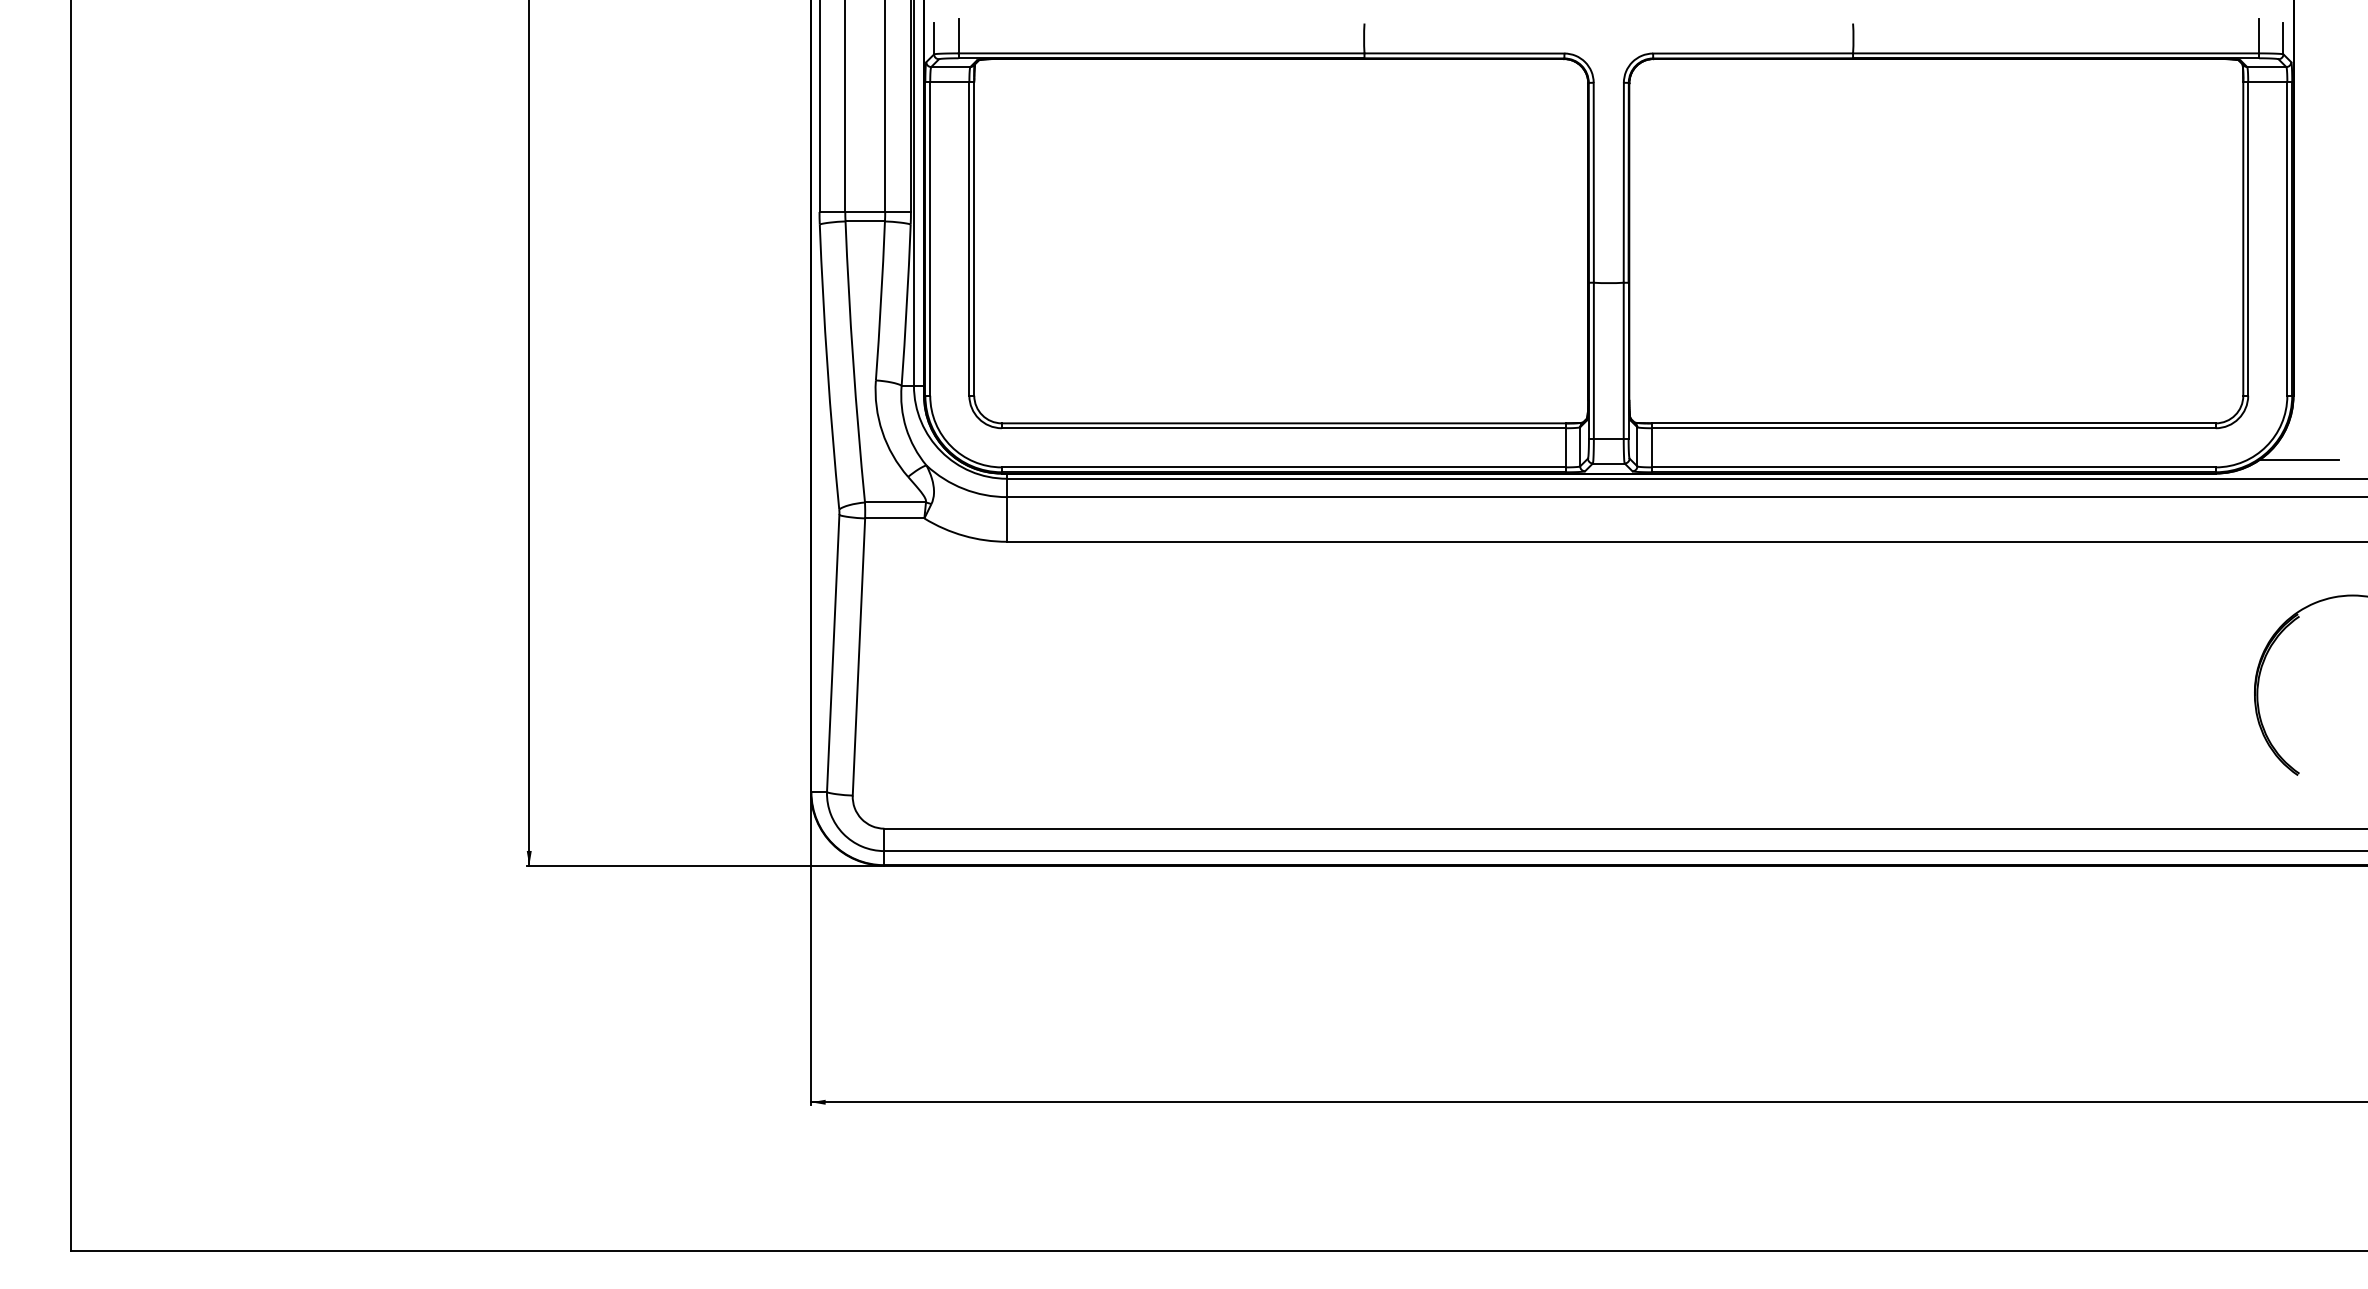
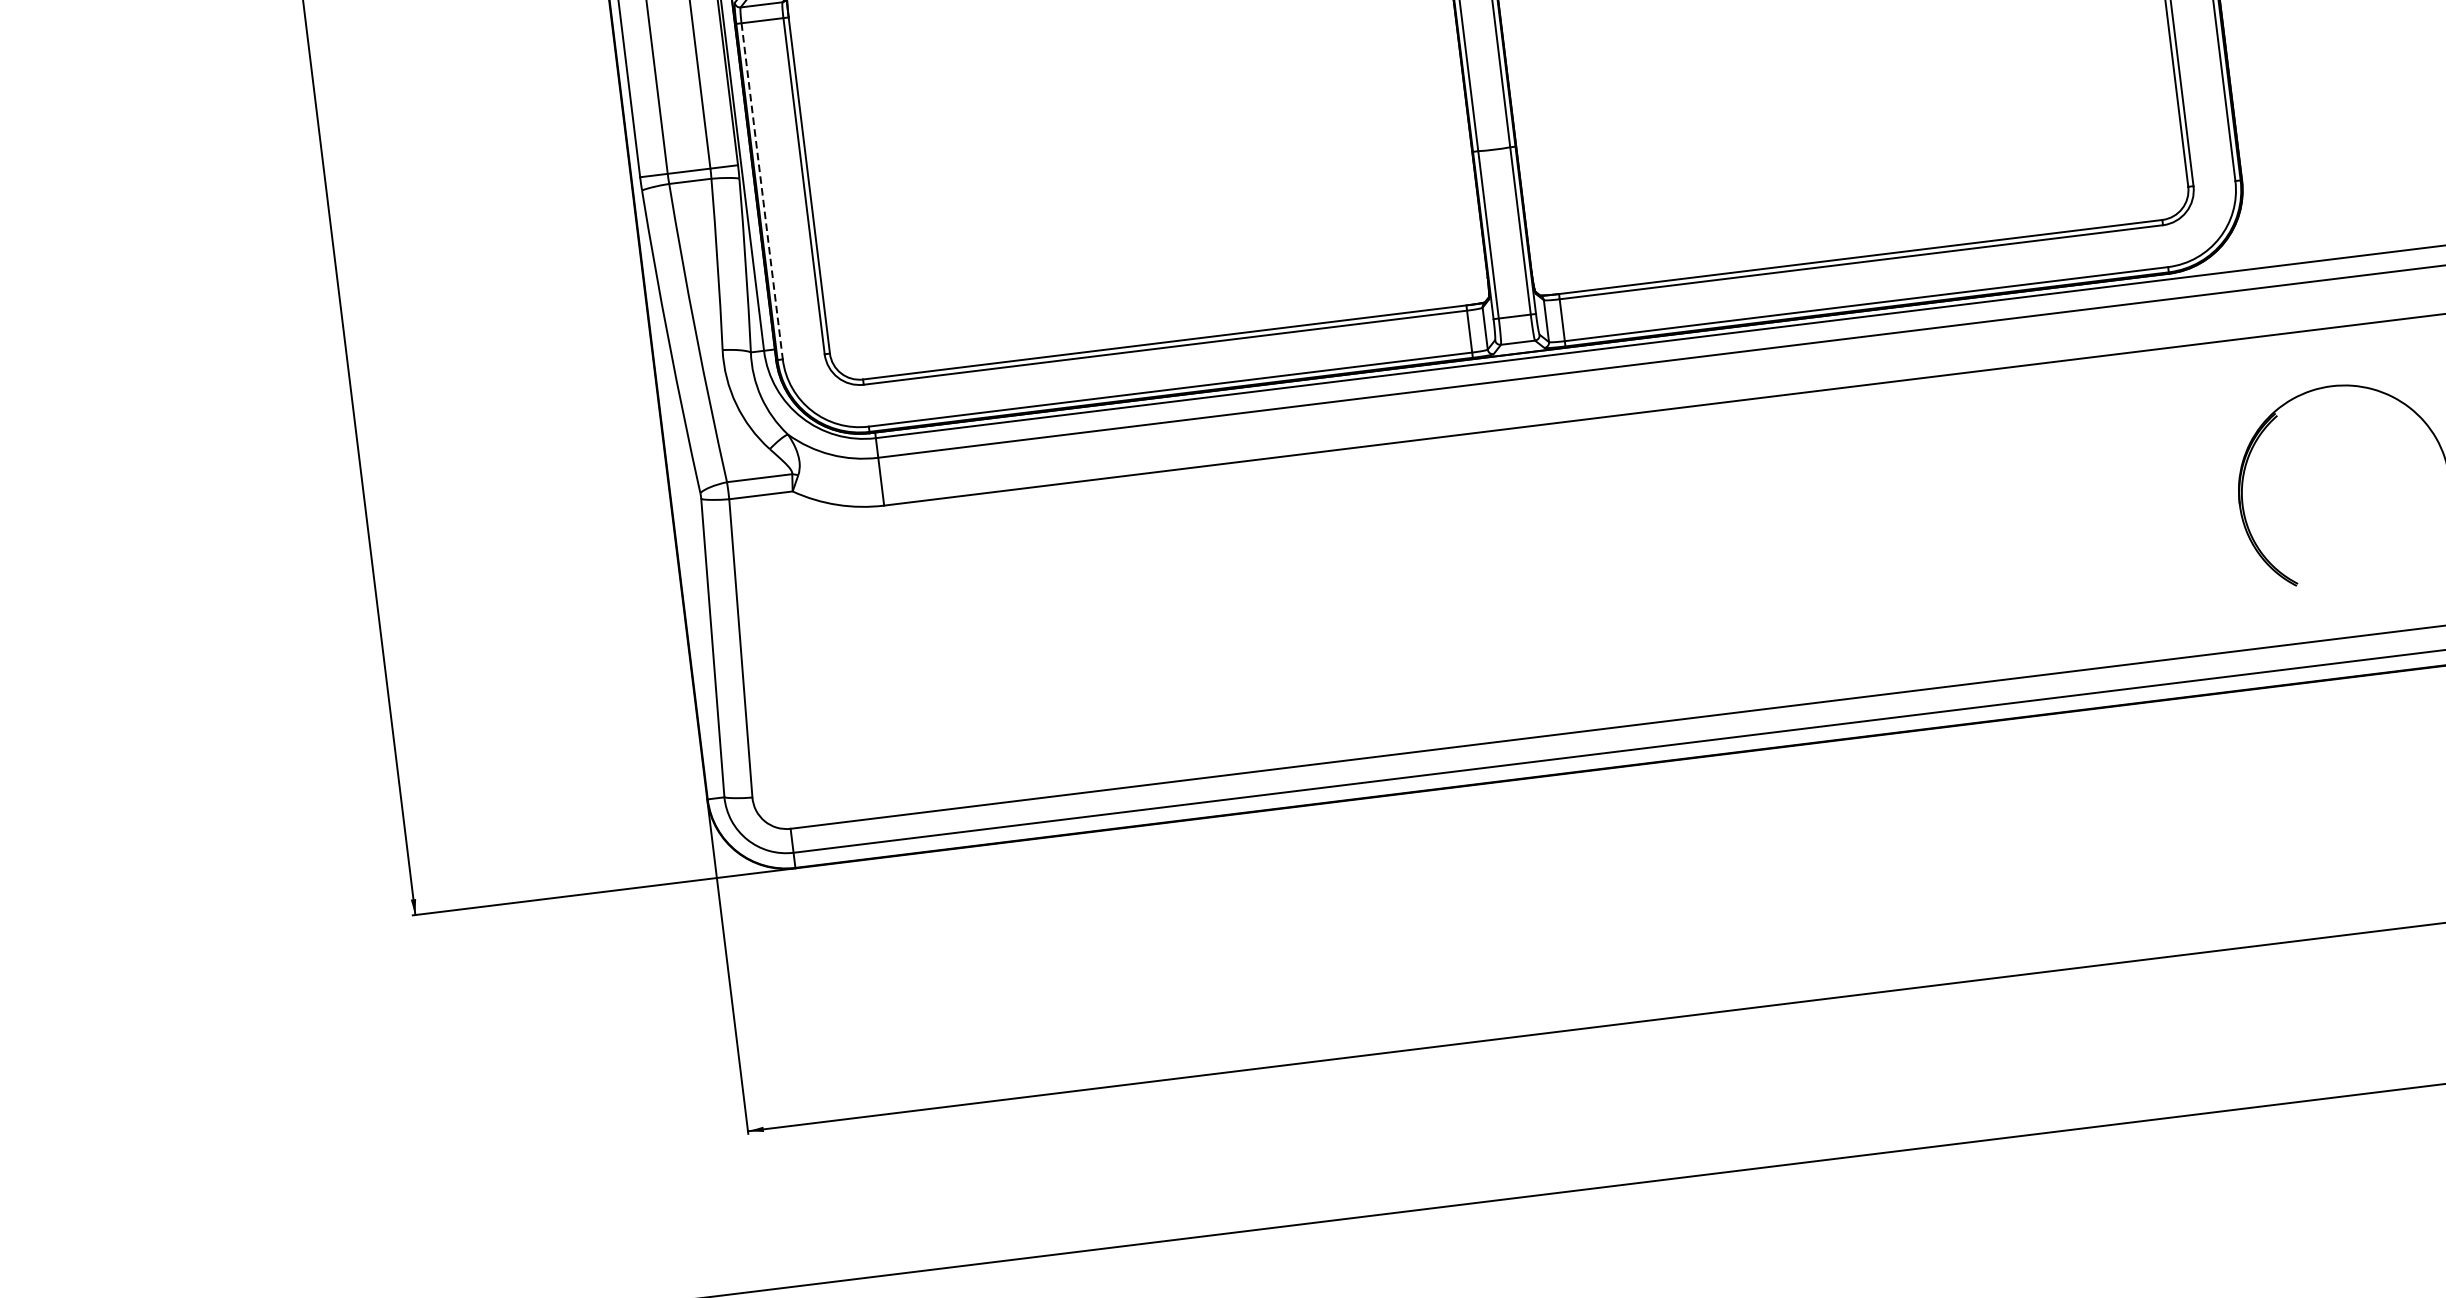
line: (930, 239) -> (762, 192), solid -> dashed
line: (2298, 460) -> (2255, 248), removed

